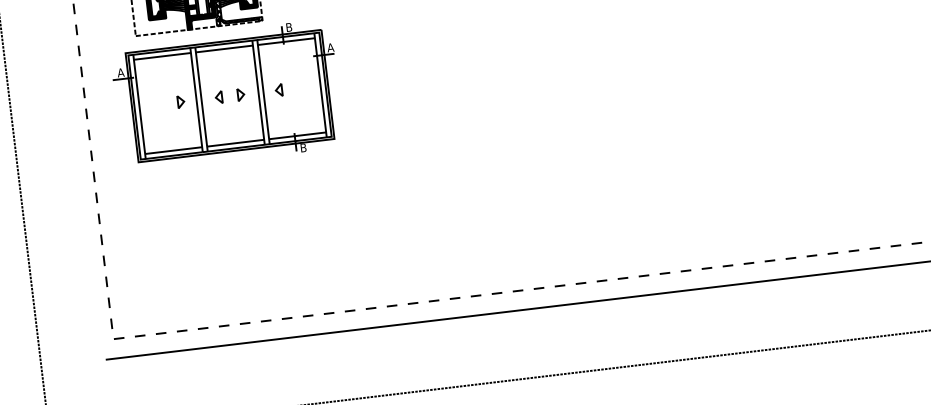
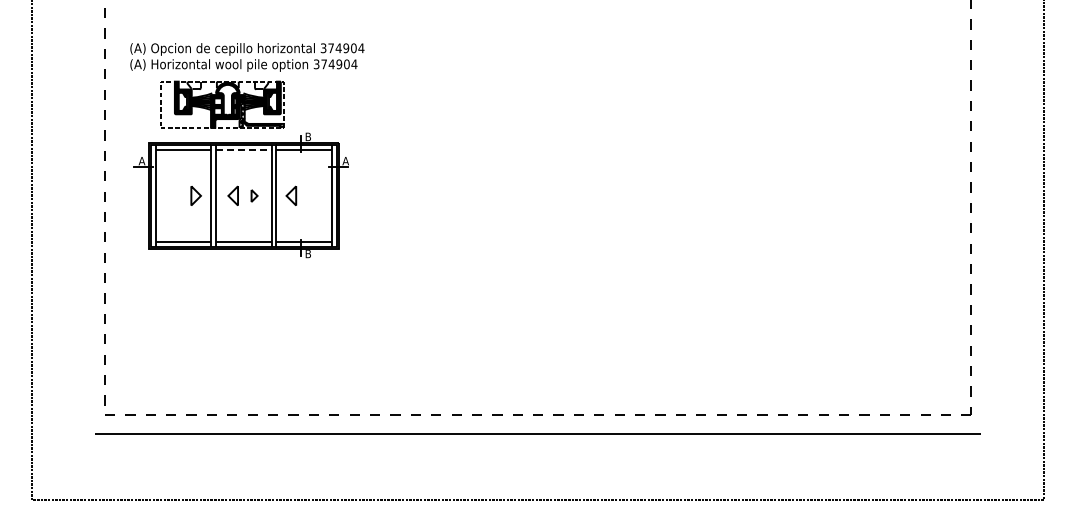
line: (224, 49) -> (243, 150), solid -> dashed
part: (279, 89) -> (291, 195), size x1.6
part: (218, 97) -> (232, 195), size x1.6
part: (181, 101) -> (196, 195), size x1.6

